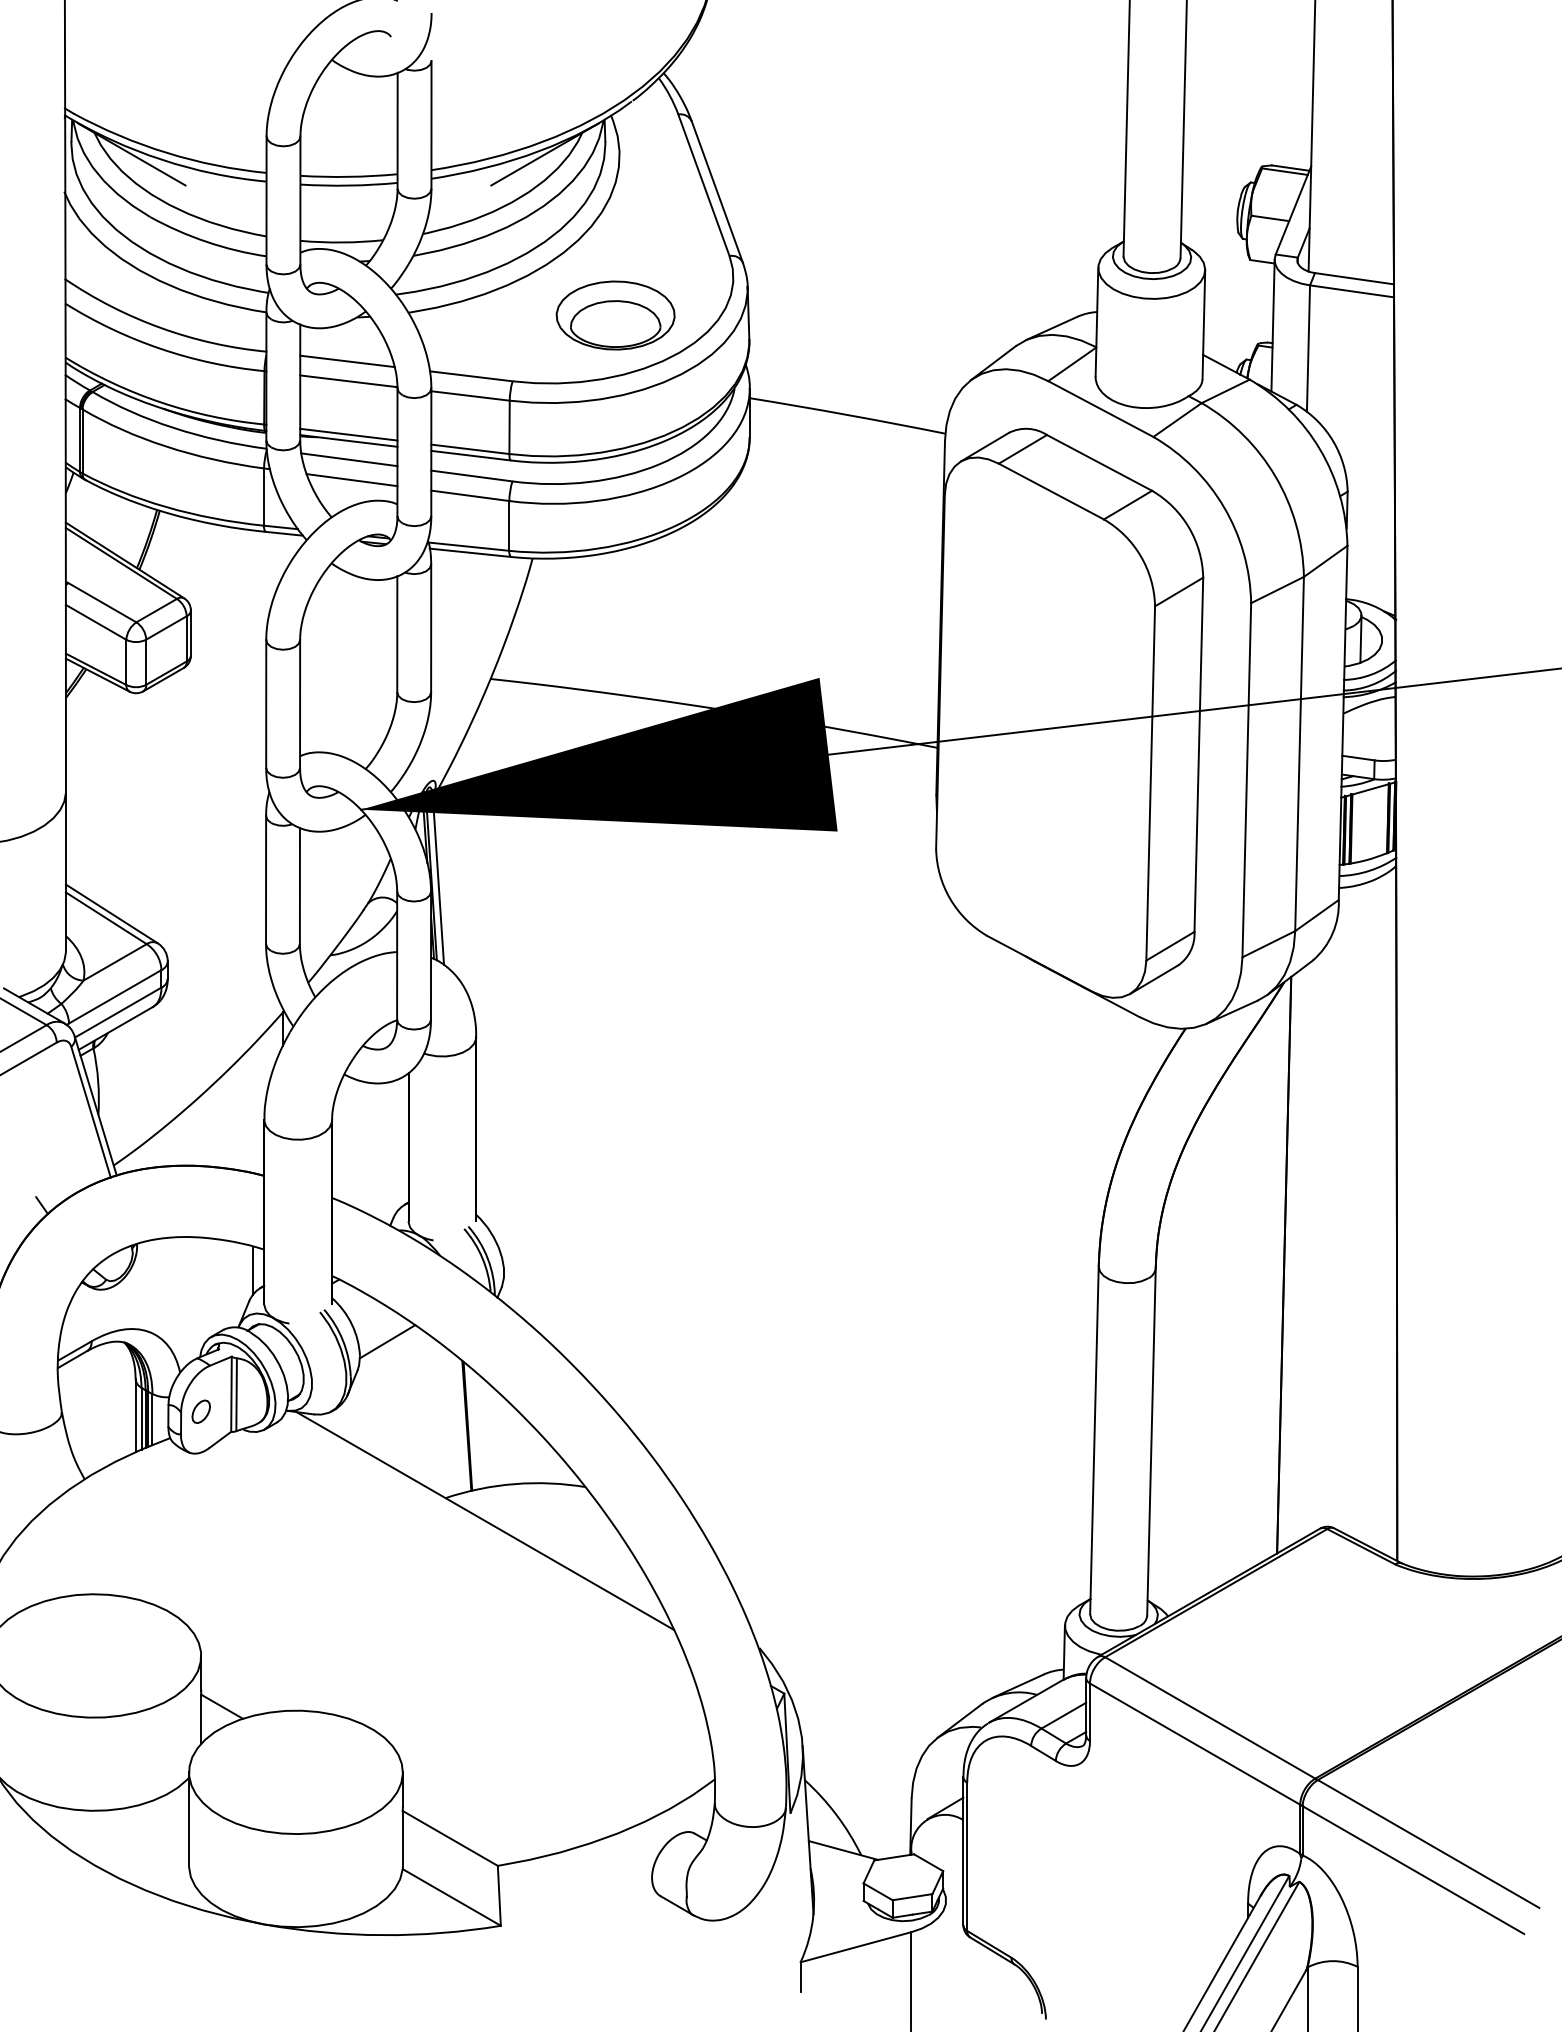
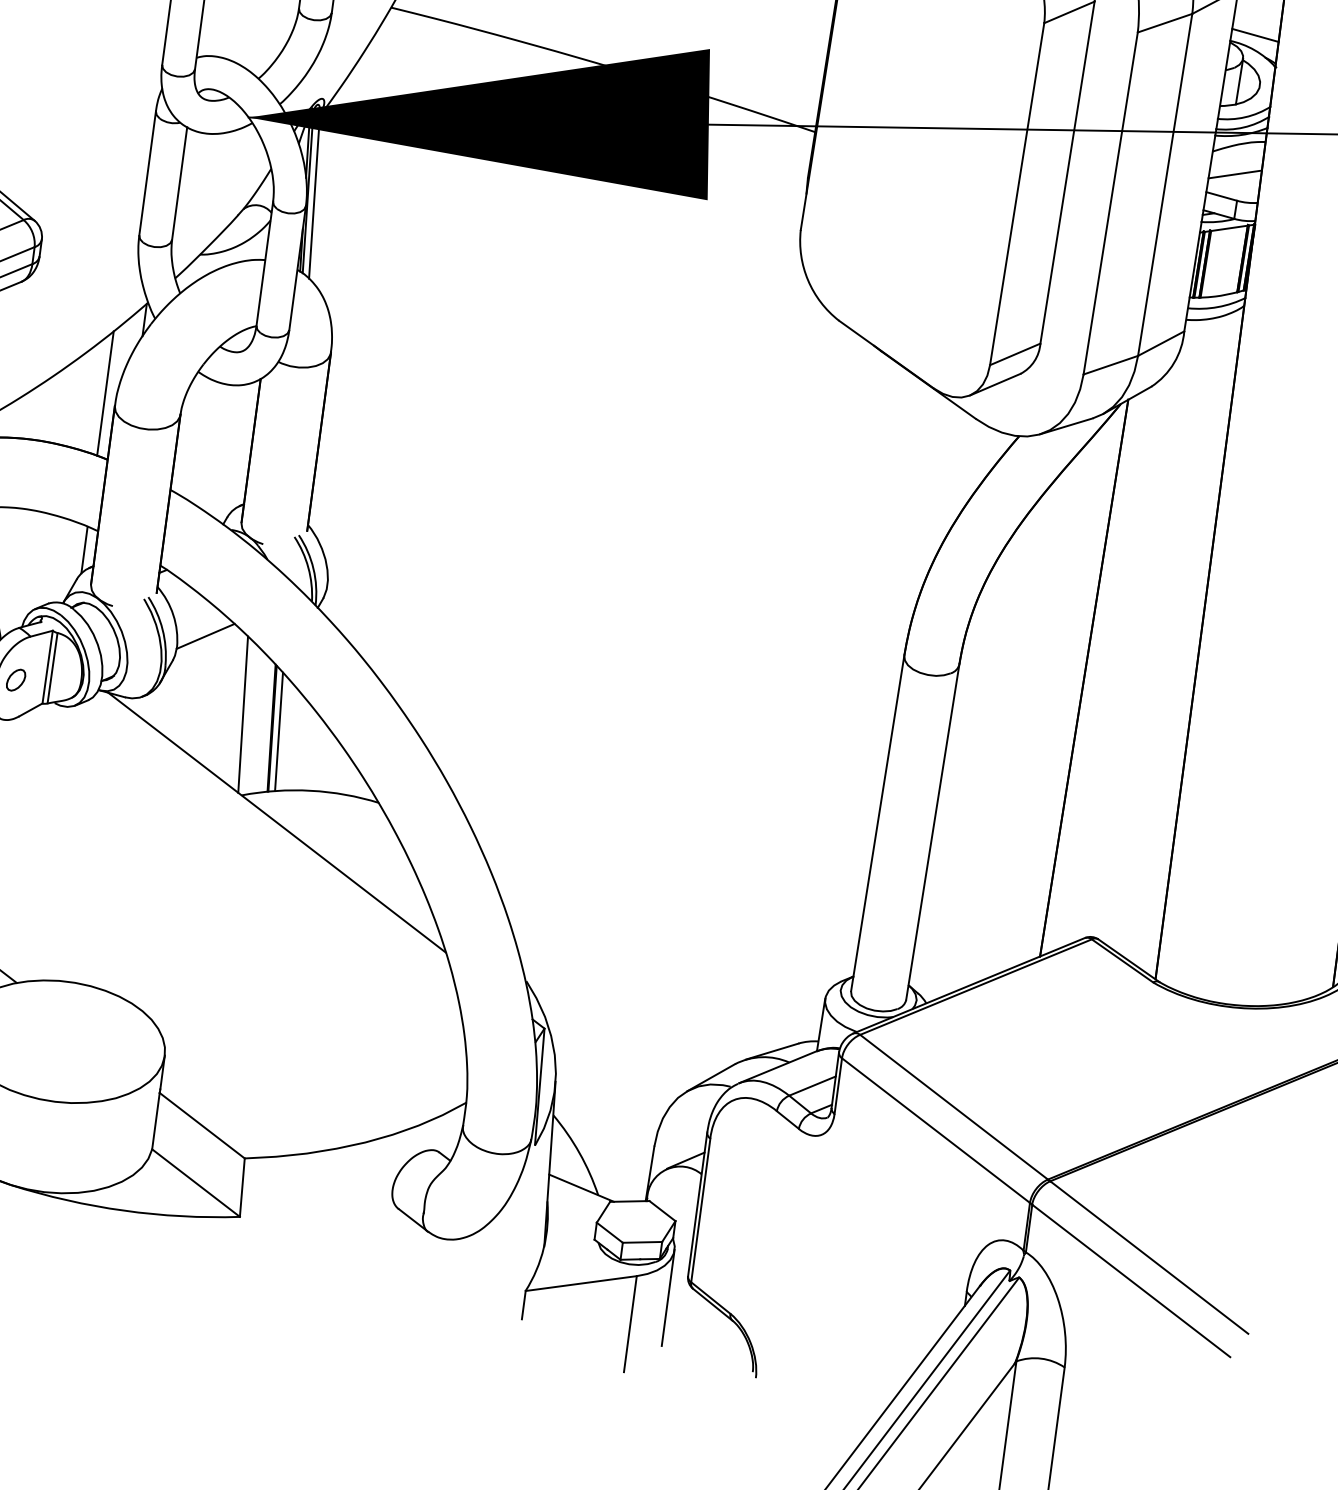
line: (1370, 589) -> (1255, 34), added
line: (1368, 733) -> (1234, 173), added
line: (253, 1108) -> (105, 393), added
line: (435, 1416) -> (242, 715), added
line: (474, 1428) -> (278, 731), added
line: (946, 1949) -> (668, 1297), added

